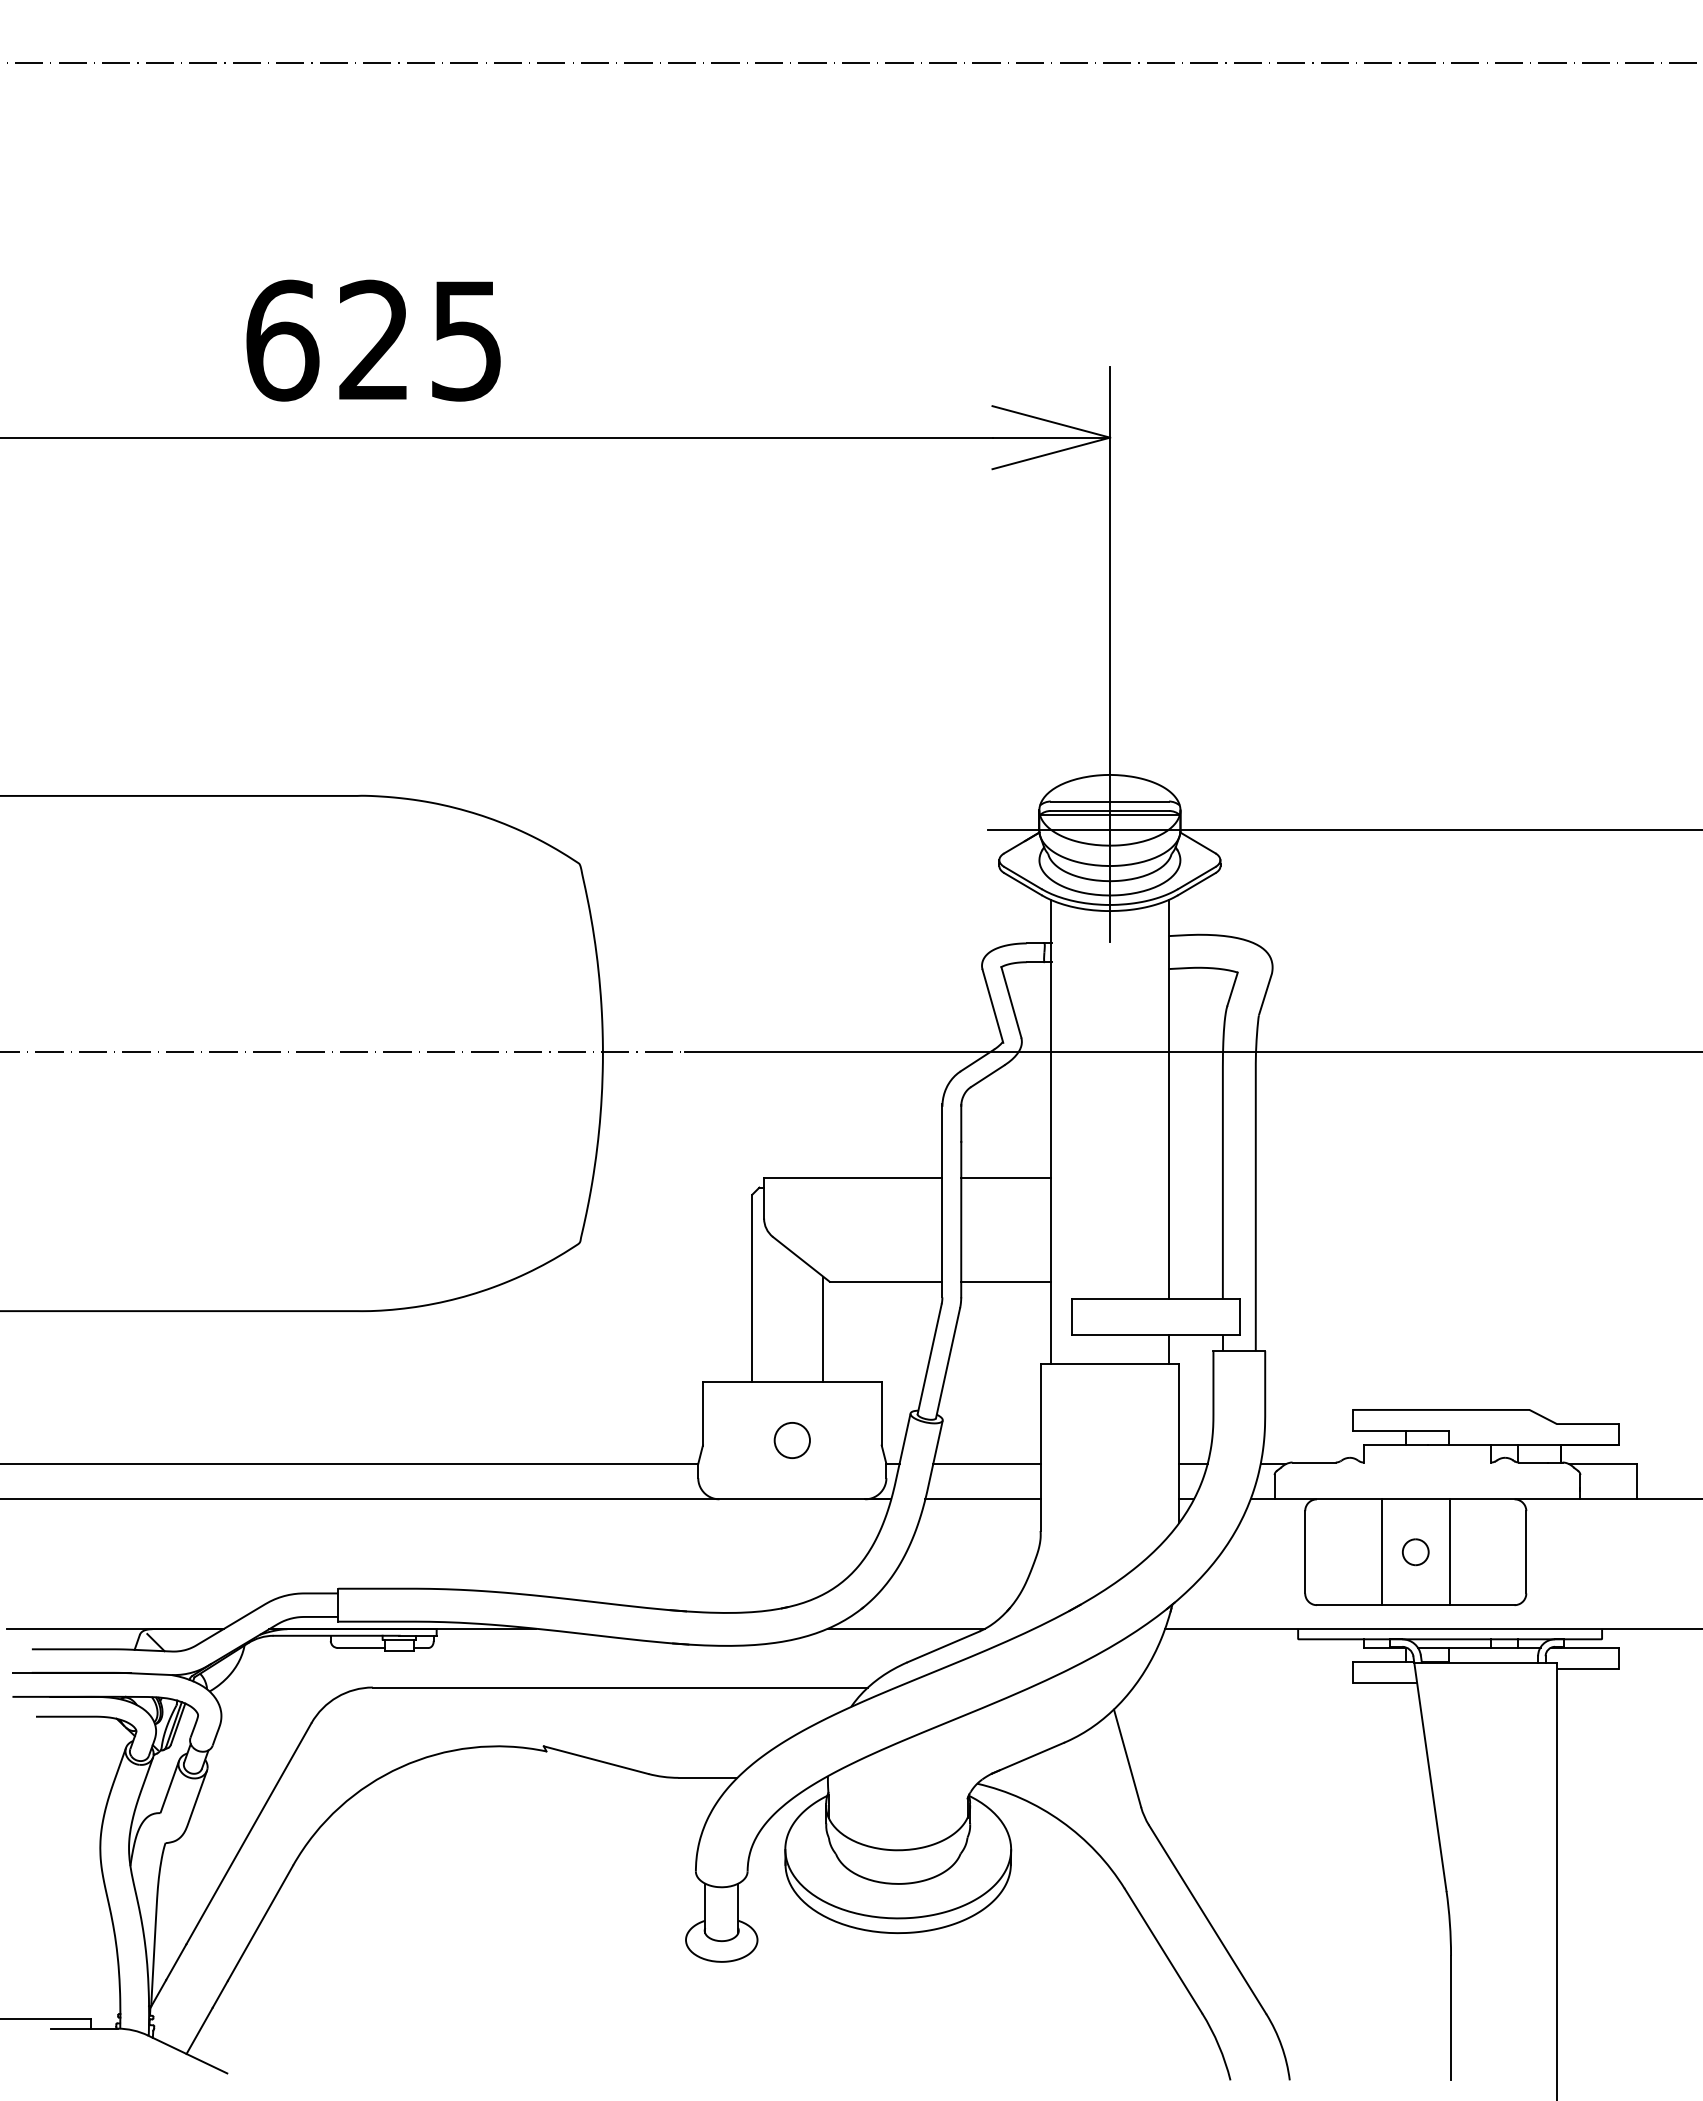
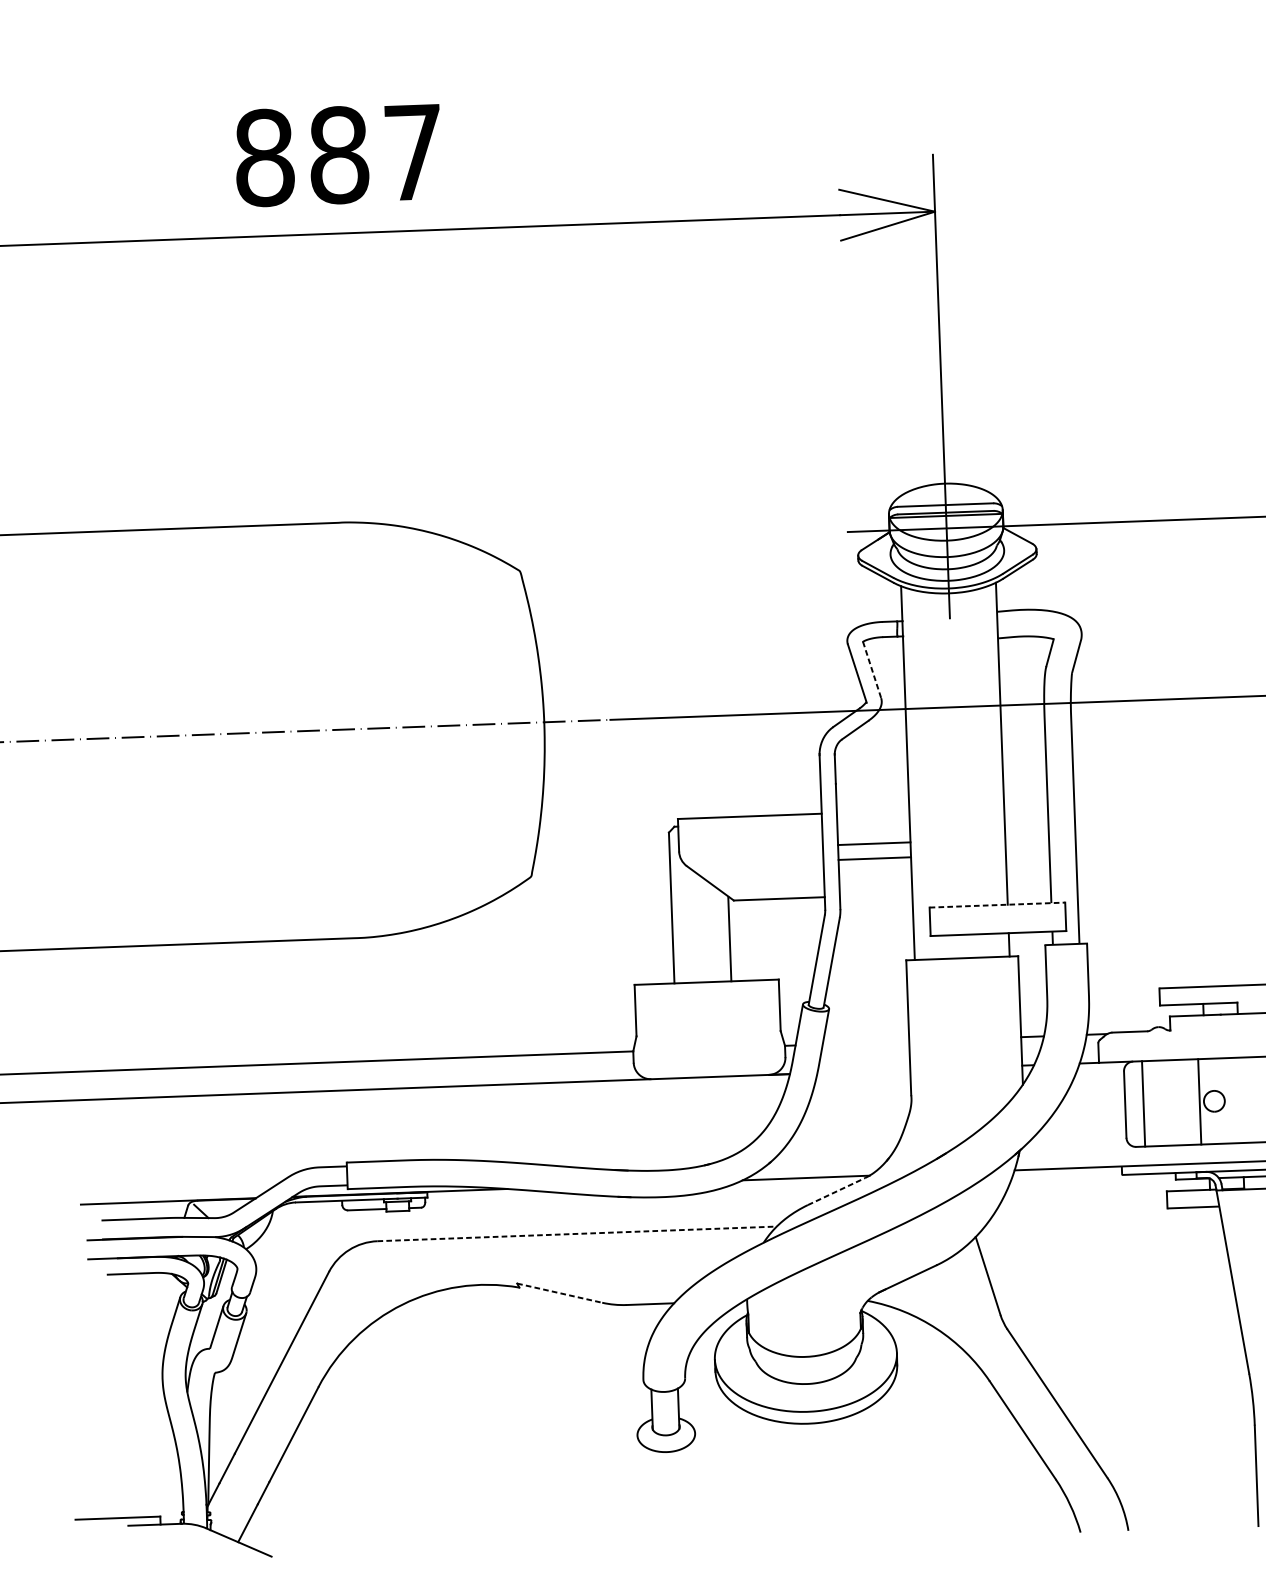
text: (373, 340) -> (338, 155), 625 -> 887
line: (1011, 1002) -> (872, 670), solid -> dashed
line: (1006, 1178) -> (875, 858), moved
line: (1006, 1281) -> (874, 843), moved
line: (1156, 1299) -> (997, 905), solid -> dashed
circle: (791, 1440) -> (707, 1029), removed
line: (986, 1464) -> (865, 1043), removed
line: (982, 1499) -> (863, 1071), removed
line: (1381, 1552) -> (1143, 1104), moved
line: (1449, 1552) -> (1199, 1102), moved
line: (944, 1646) -> (837, 1191), solid -> dashed
line: (620, 1687) -> (577, 1233), solid -> dashed
line: (596, 1760) -> (560, 1293), solid -> dashed

